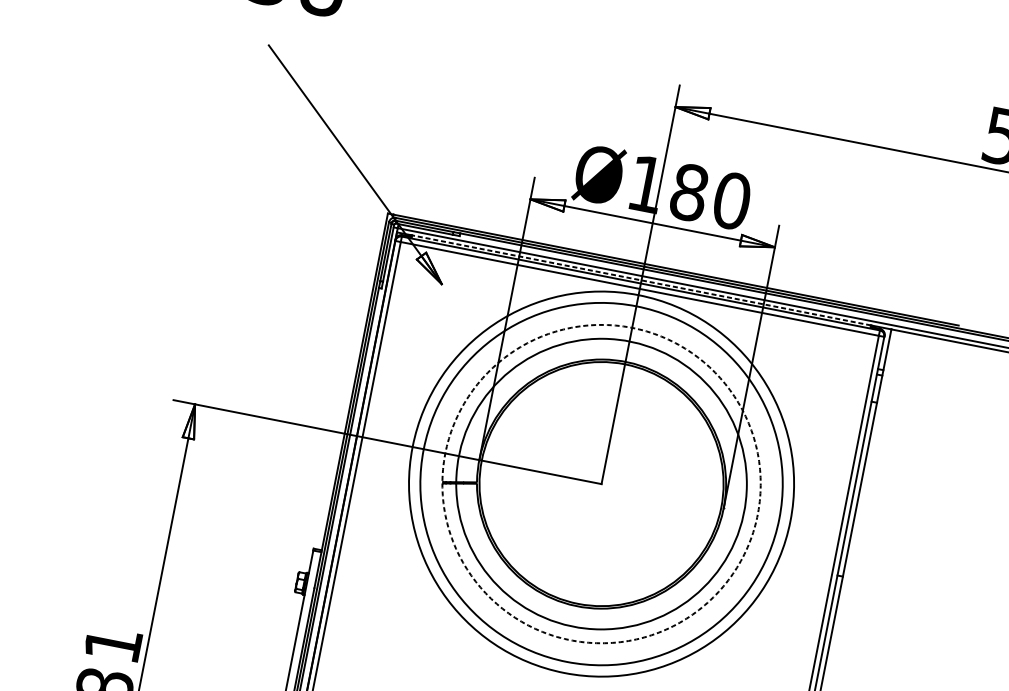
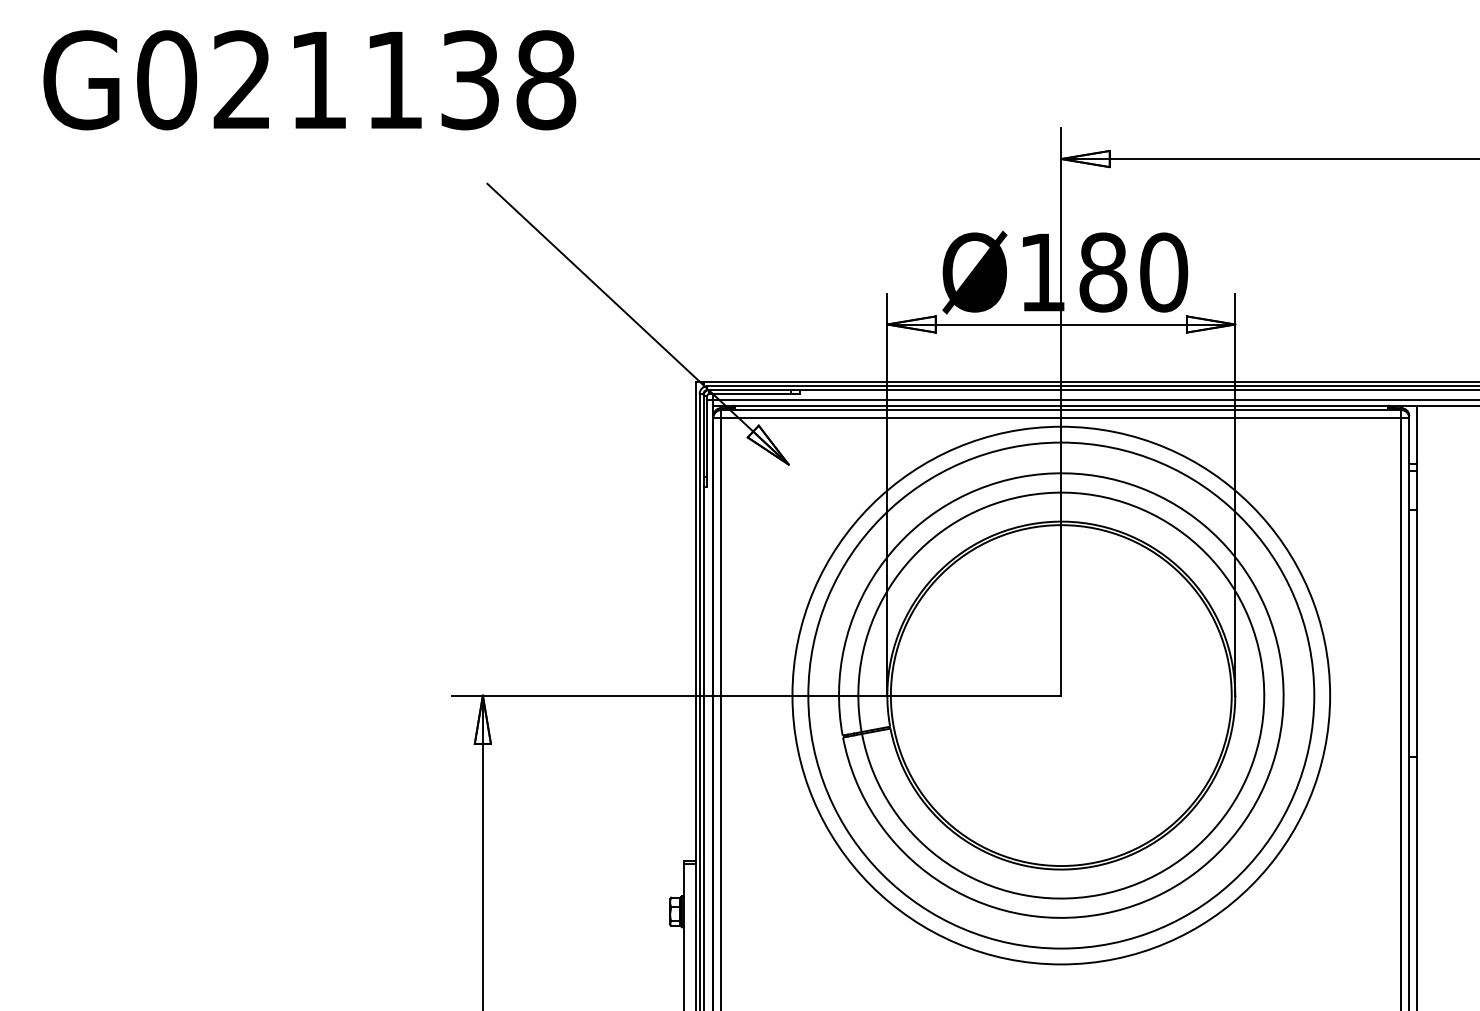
line: (641, 280) -> (1061, 405), dashed -> solid
arc: (760, 485) -> (1279, 654), dashed -> solid

